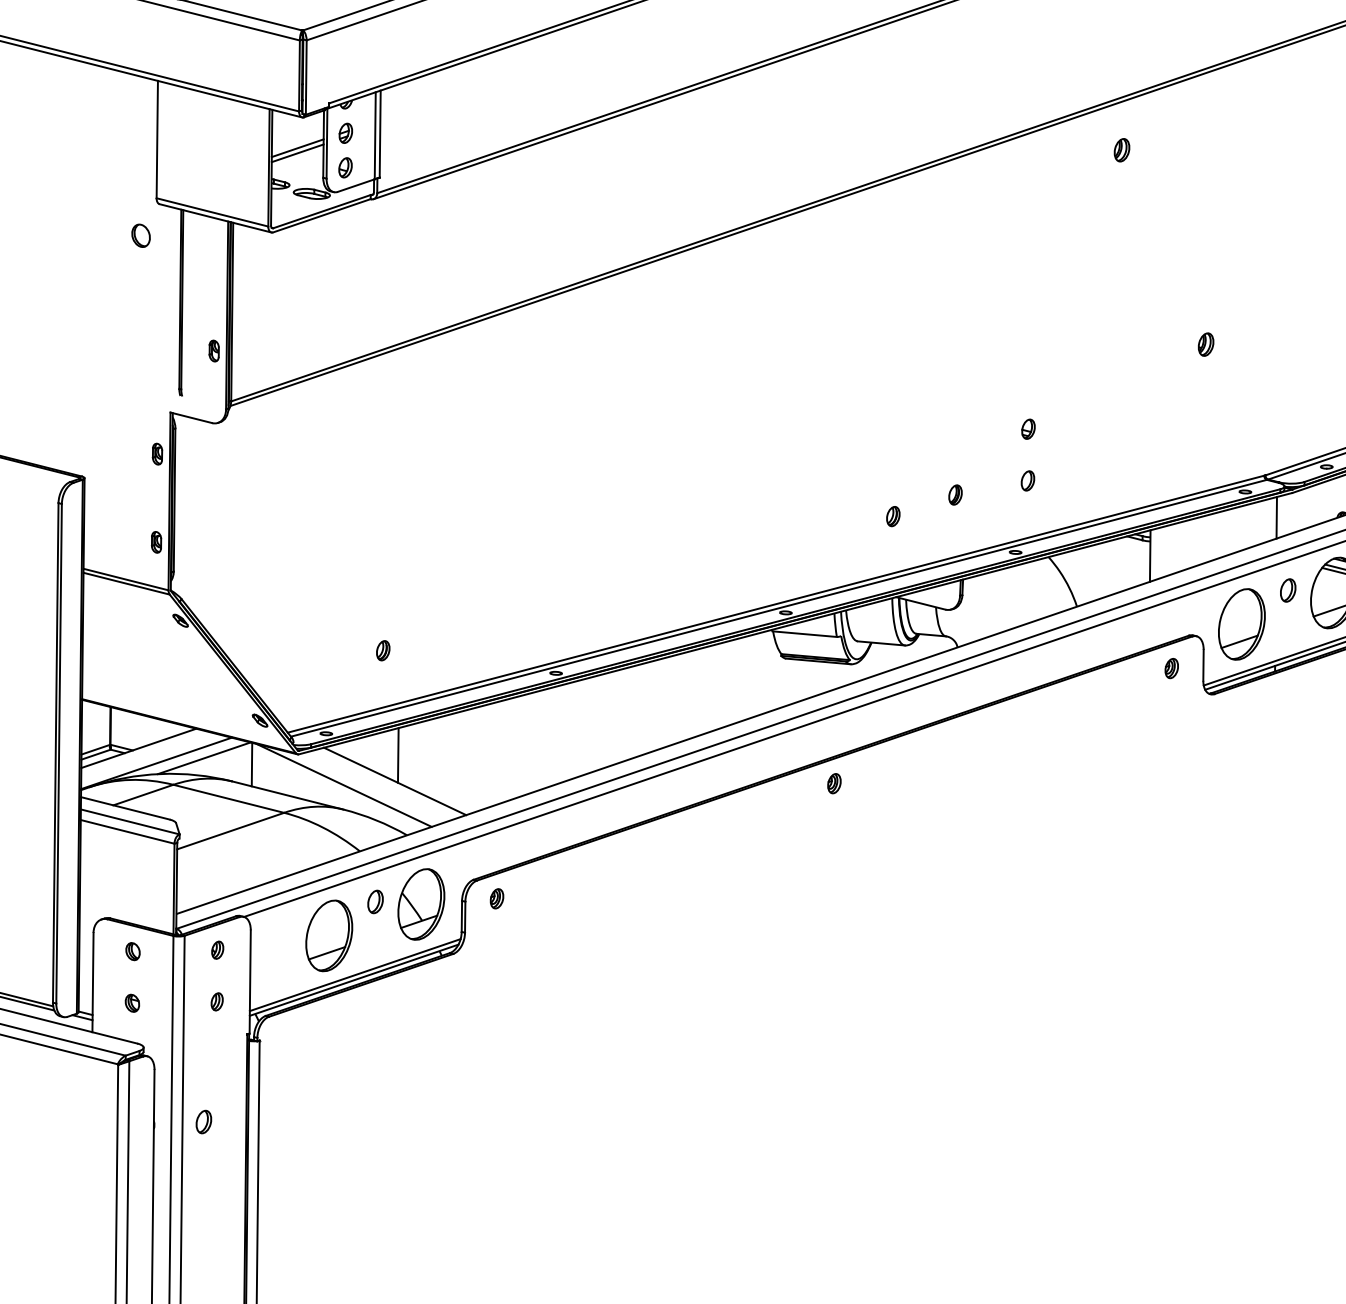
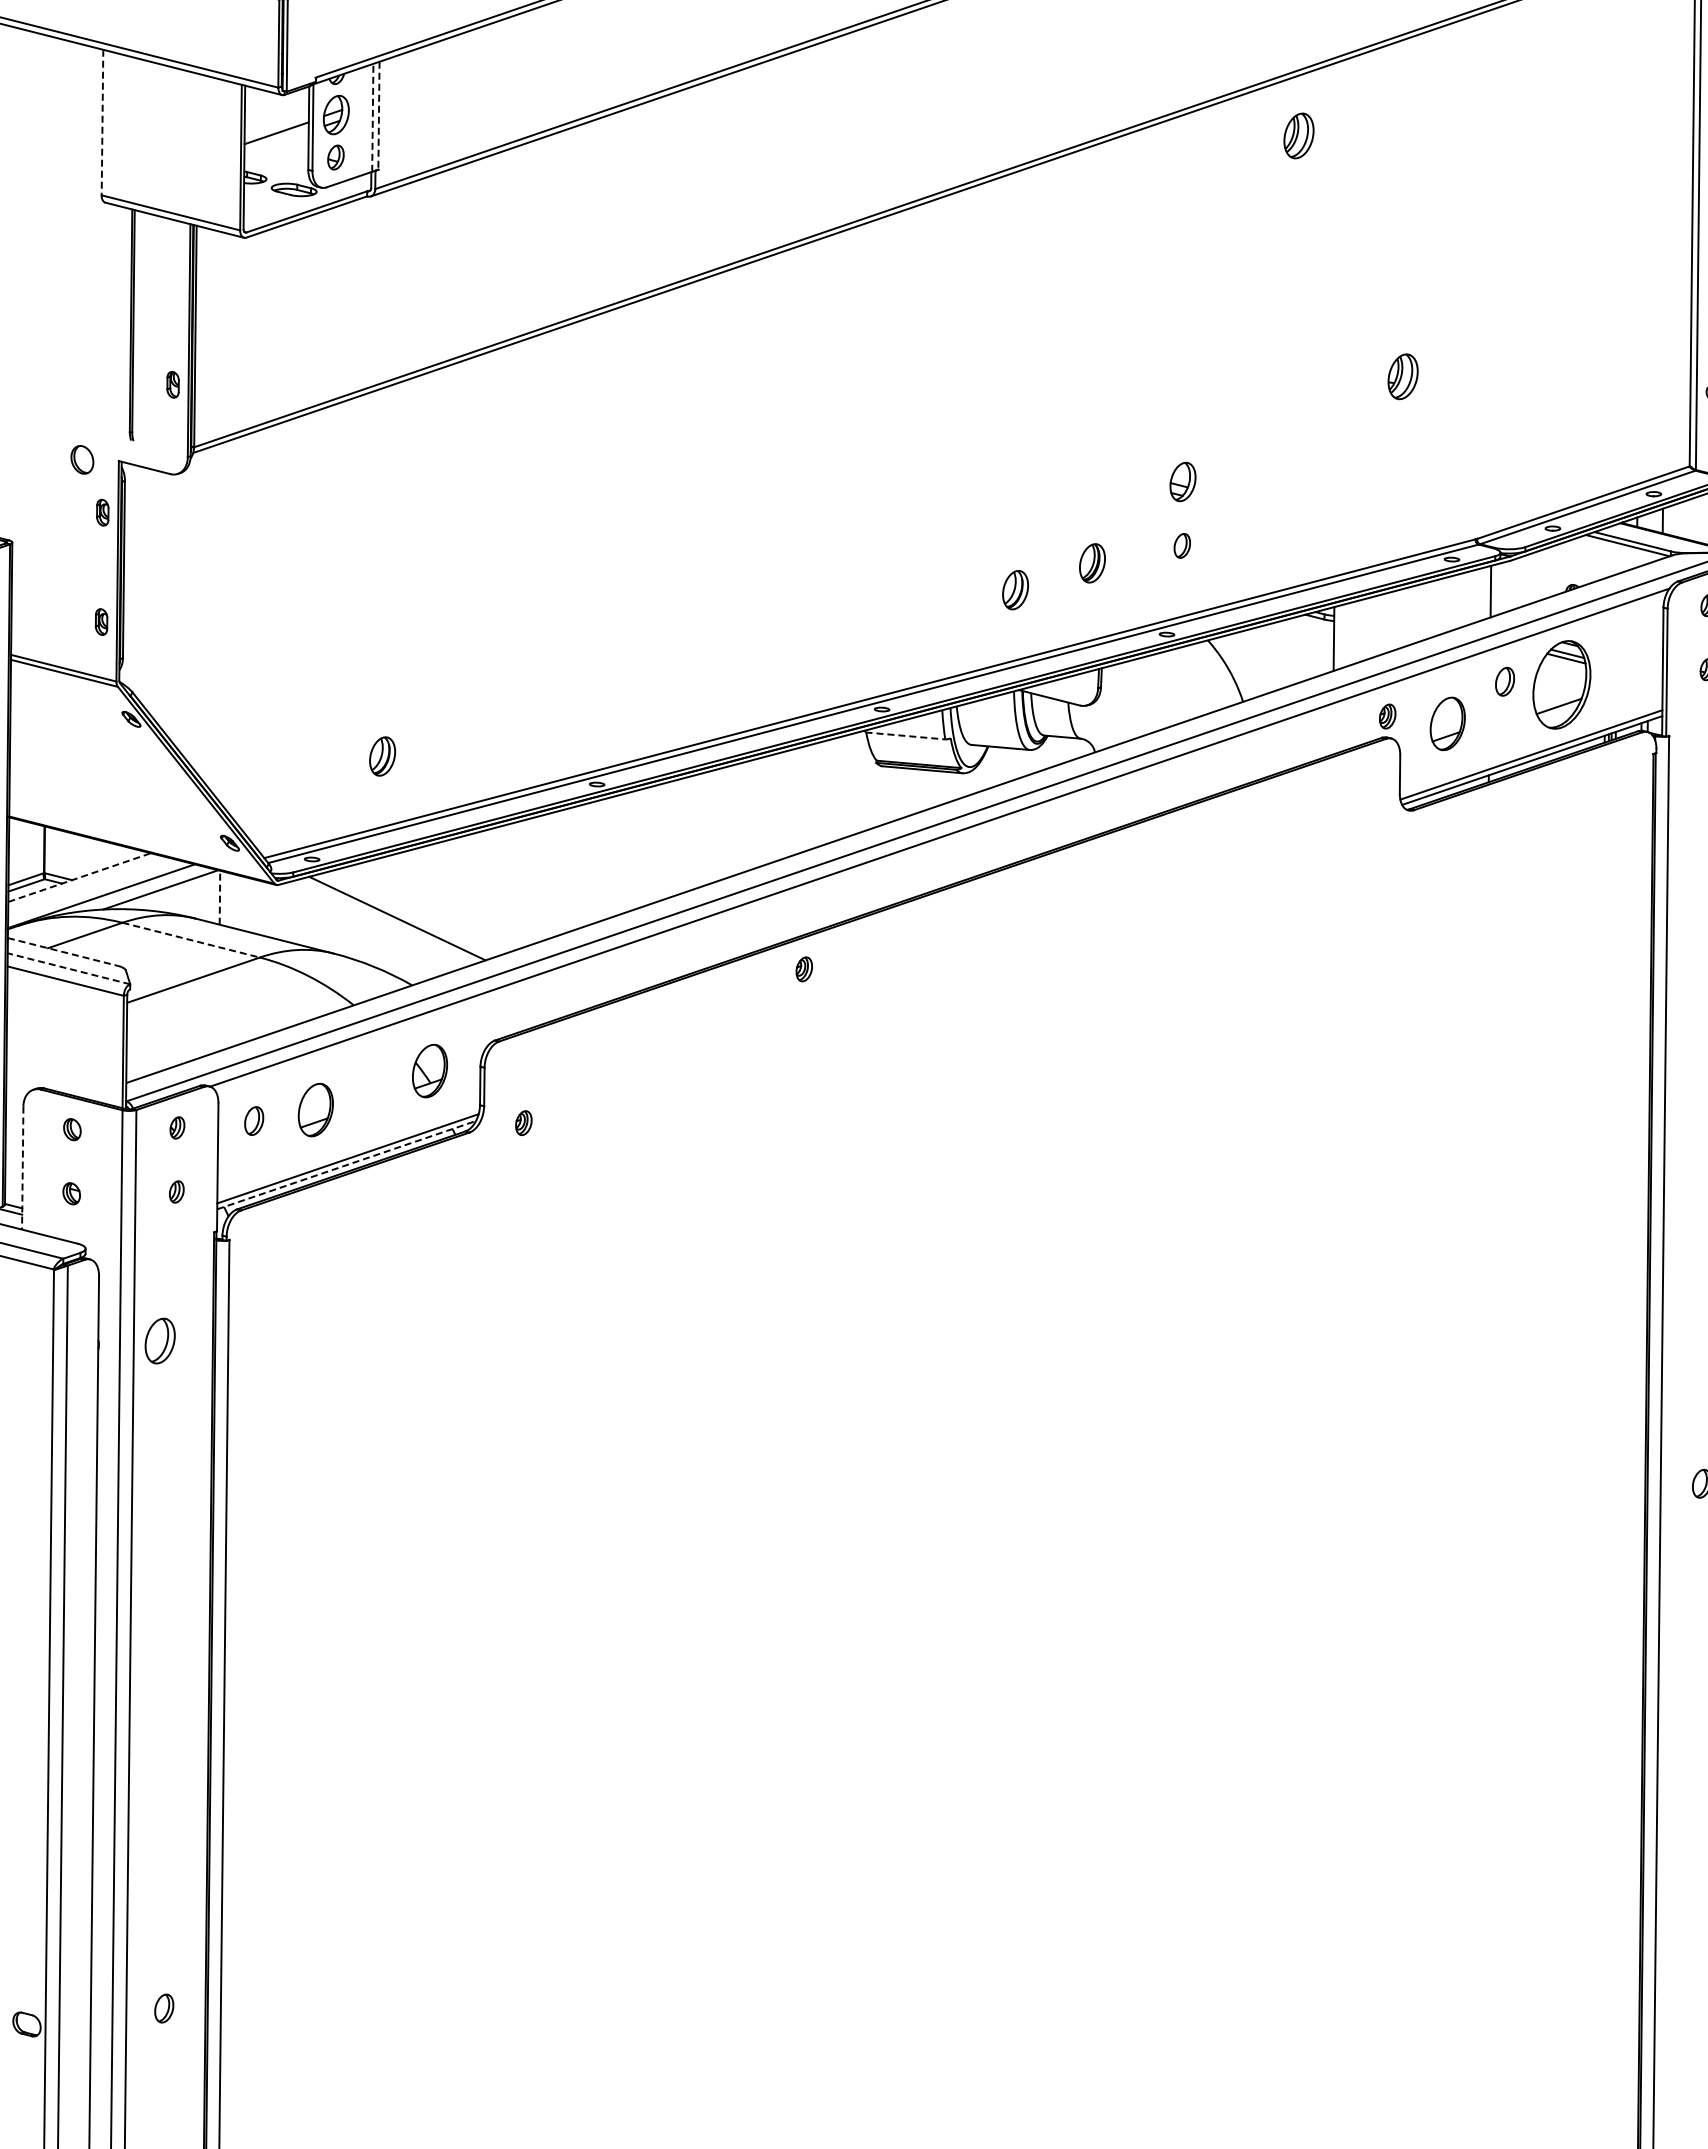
part: (345, 133) -> (336, 114), size x1.6
line: (379, 133) -> (378, 115), solid -> dashed
line: (374, 135) -> (372, 117), solid -> dashed
line: (157, 139) -> (102, 122), solid -> dashed
part: (1121, 150) -> (1298, 135), size x1.6
line: (297, 153) -> (276, 139), removed
part: (141, 235) -> (82, 459), moved
part: (1206, 344) -> (1403, 376), size x1.6
part: (1028, 429) -> (1182, 481), size x1.6
part: (955, 495) -> (1092, 563), size x1.6
part: (892, 516) -> (1014, 589), size x1.6
part: (1241, 624) -> (1447, 723), size x0.6
line: (804, 633) -> (905, 735), solid -> dashed
part: (383, 650) -> (382, 756), size x1.6
part: (1171, 668) -> (1387, 716), moved
line: (139, 748) -> (80, 877), solid -> dashed
line: (398, 755) -> (401, 886), removed
line: (251, 764) -> (219, 897), solid -> dashed
part: (833, 783) -> (803, 969), moved
line: (343, 785) -> (333, 923), removed
line: (229, 799) -> (191, 940), solid -> dashed
line: (125, 807) -> (62, 951), solid -> dashed
line: (129, 821) -> (68, 968), solid -> dashed
part: (496, 899) -> (523, 1123), moved
part: (375, 901) -> (254, 1120), moved
part: (420, 903) -> (429, 1070), size x0.6
part: (329, 935) -> (315, 1109), size x0.6
line: (354, 980) -> (346, 1165), solid -> dashed
line: (92, 982) -> (22, 1168), solid -> dashed
part: (204, 1121) -> (160, 1340), size x1.6

